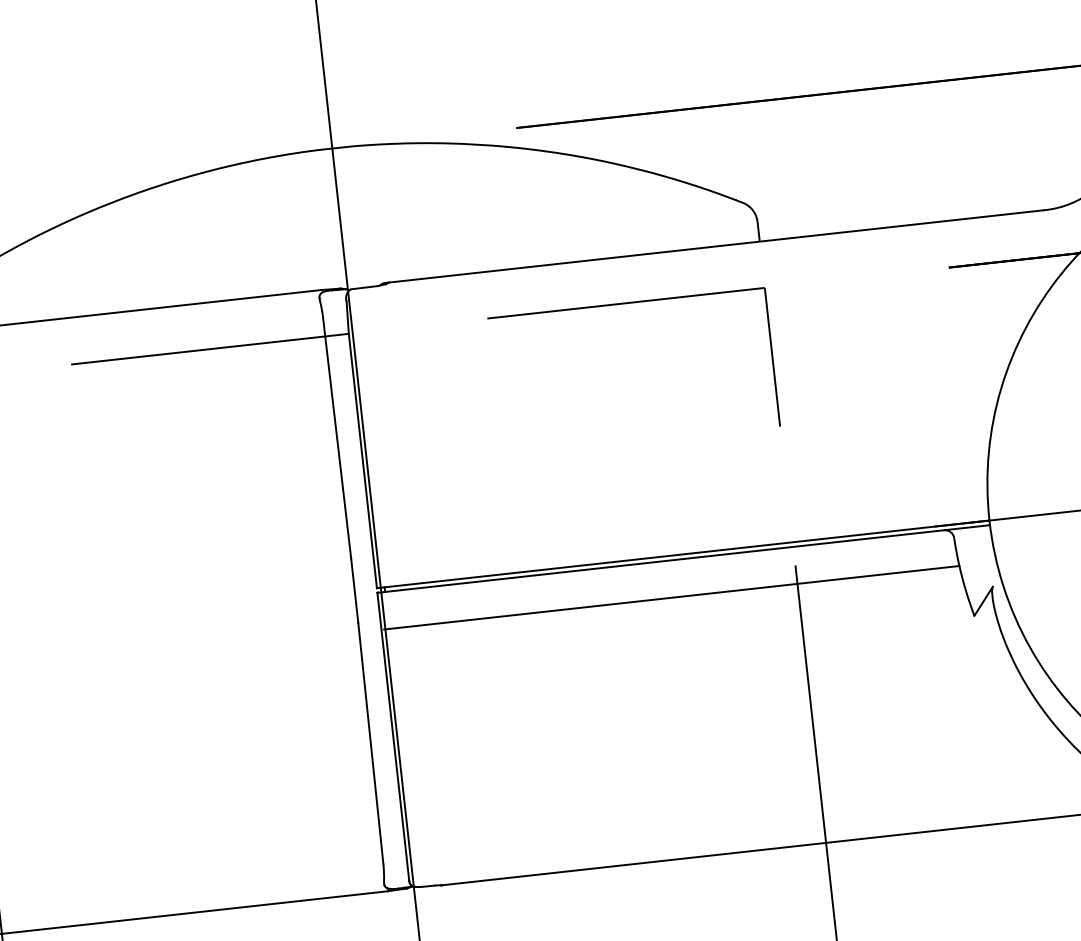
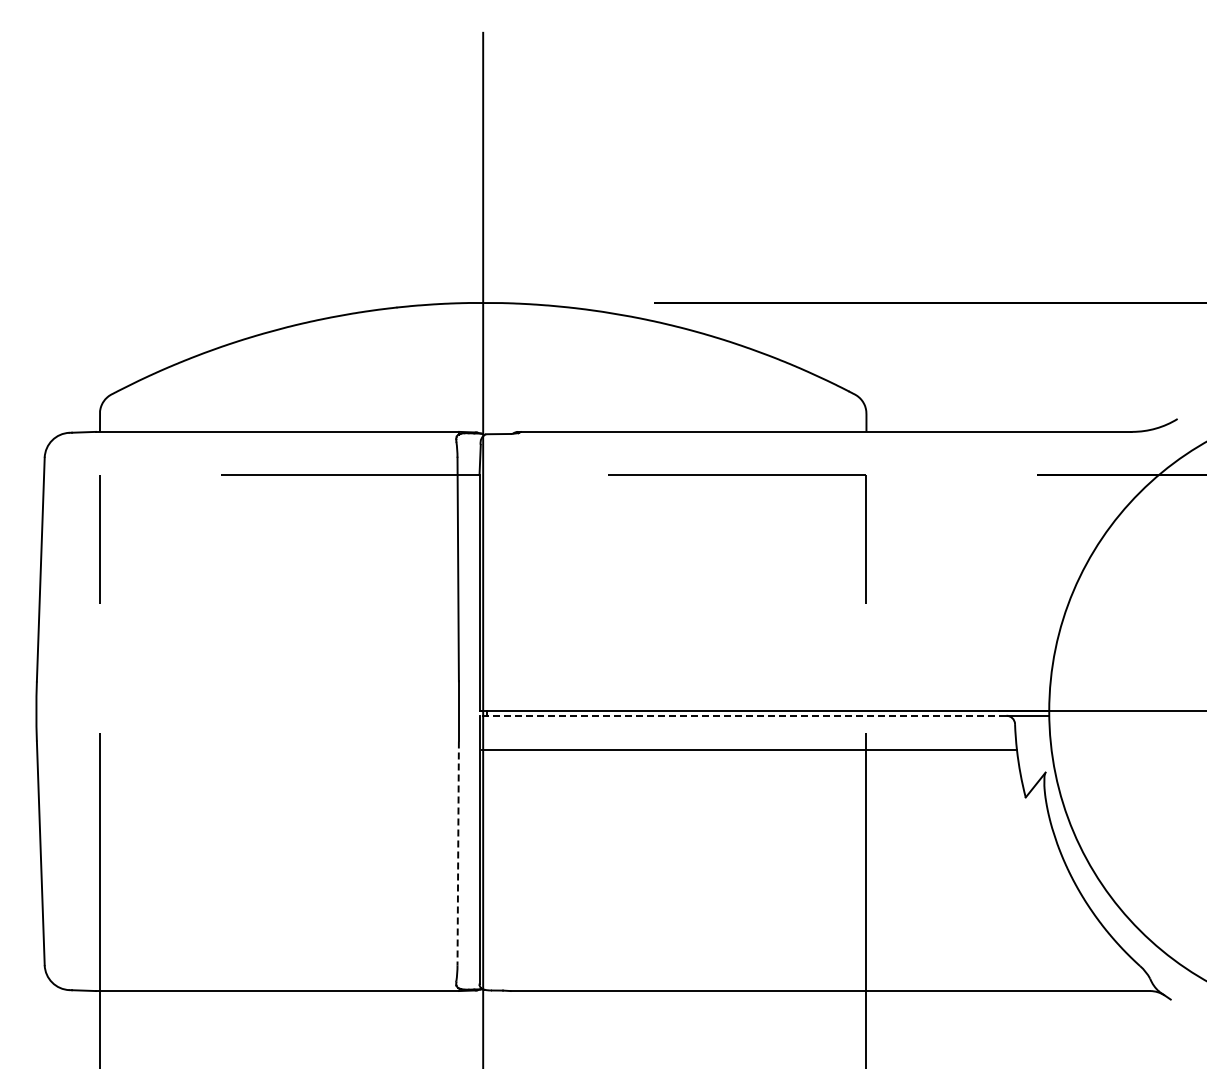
line: (660, 561) -> (742, 715), solid -> dashed
line: (371, 743) -> (458, 853), solid -> dashed

